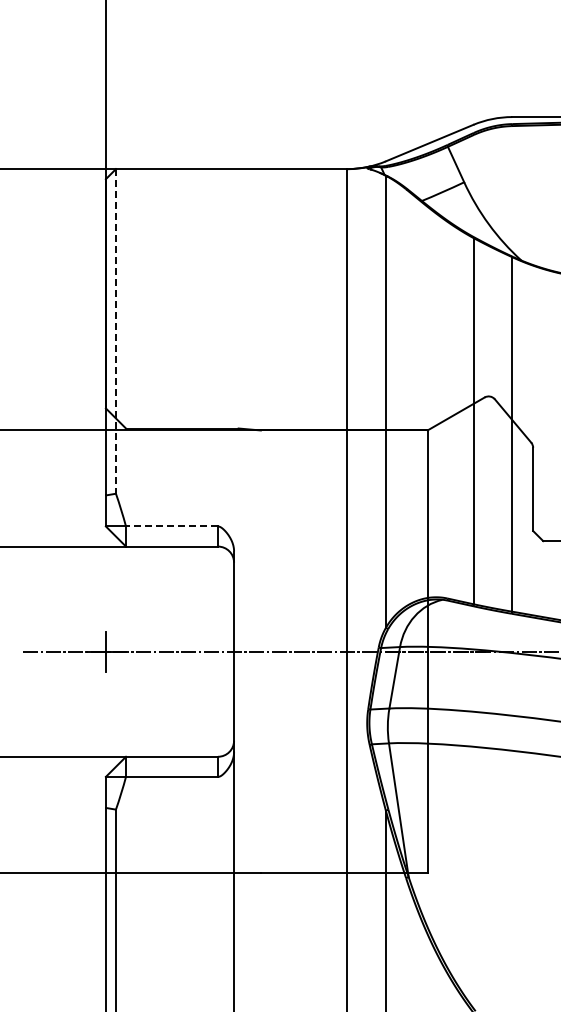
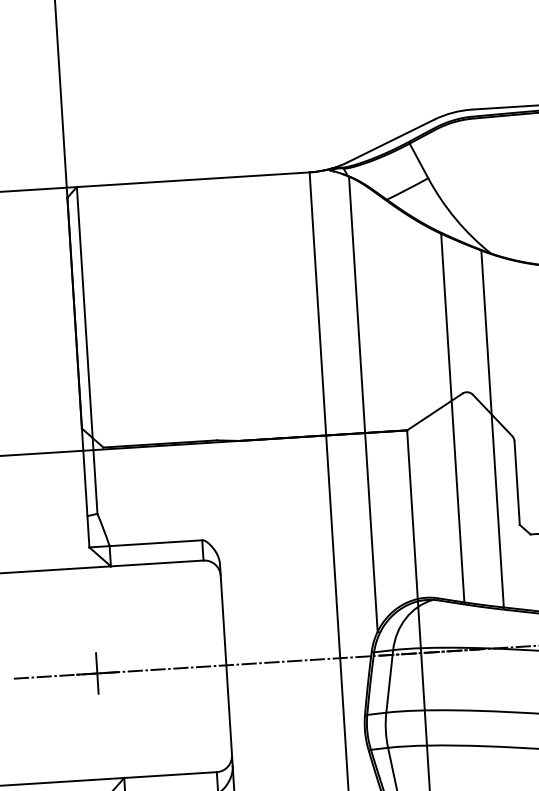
line: (115, 331) -> (86, 350), dashed -> solid
line: (172, 526) -> (156, 543), dashed -> solid

